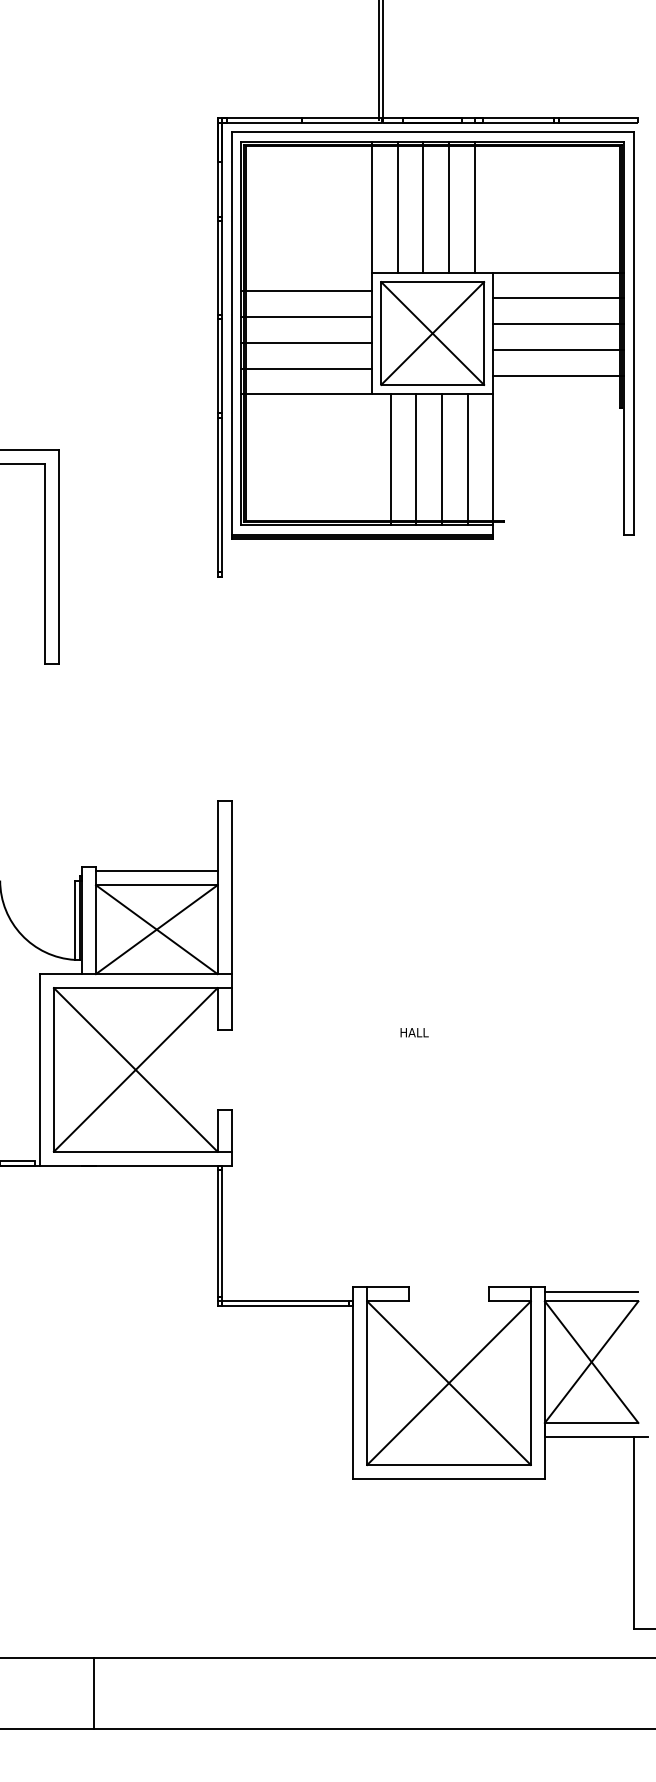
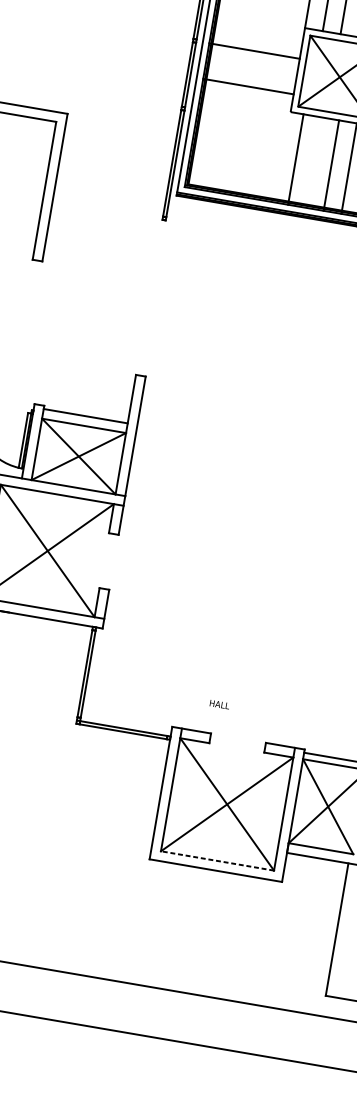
line: (305, 291) -> (256, 33), removed
line: (305, 342) -> (250, 68), removed
line: (305, 394) -> (244, 104), removed
line: (416, 459) -> (313, 162), removed
text: (414, 1032) -> (219, 704), moved
line: (449, 1465) -> (217, 861), solid -> dashed

